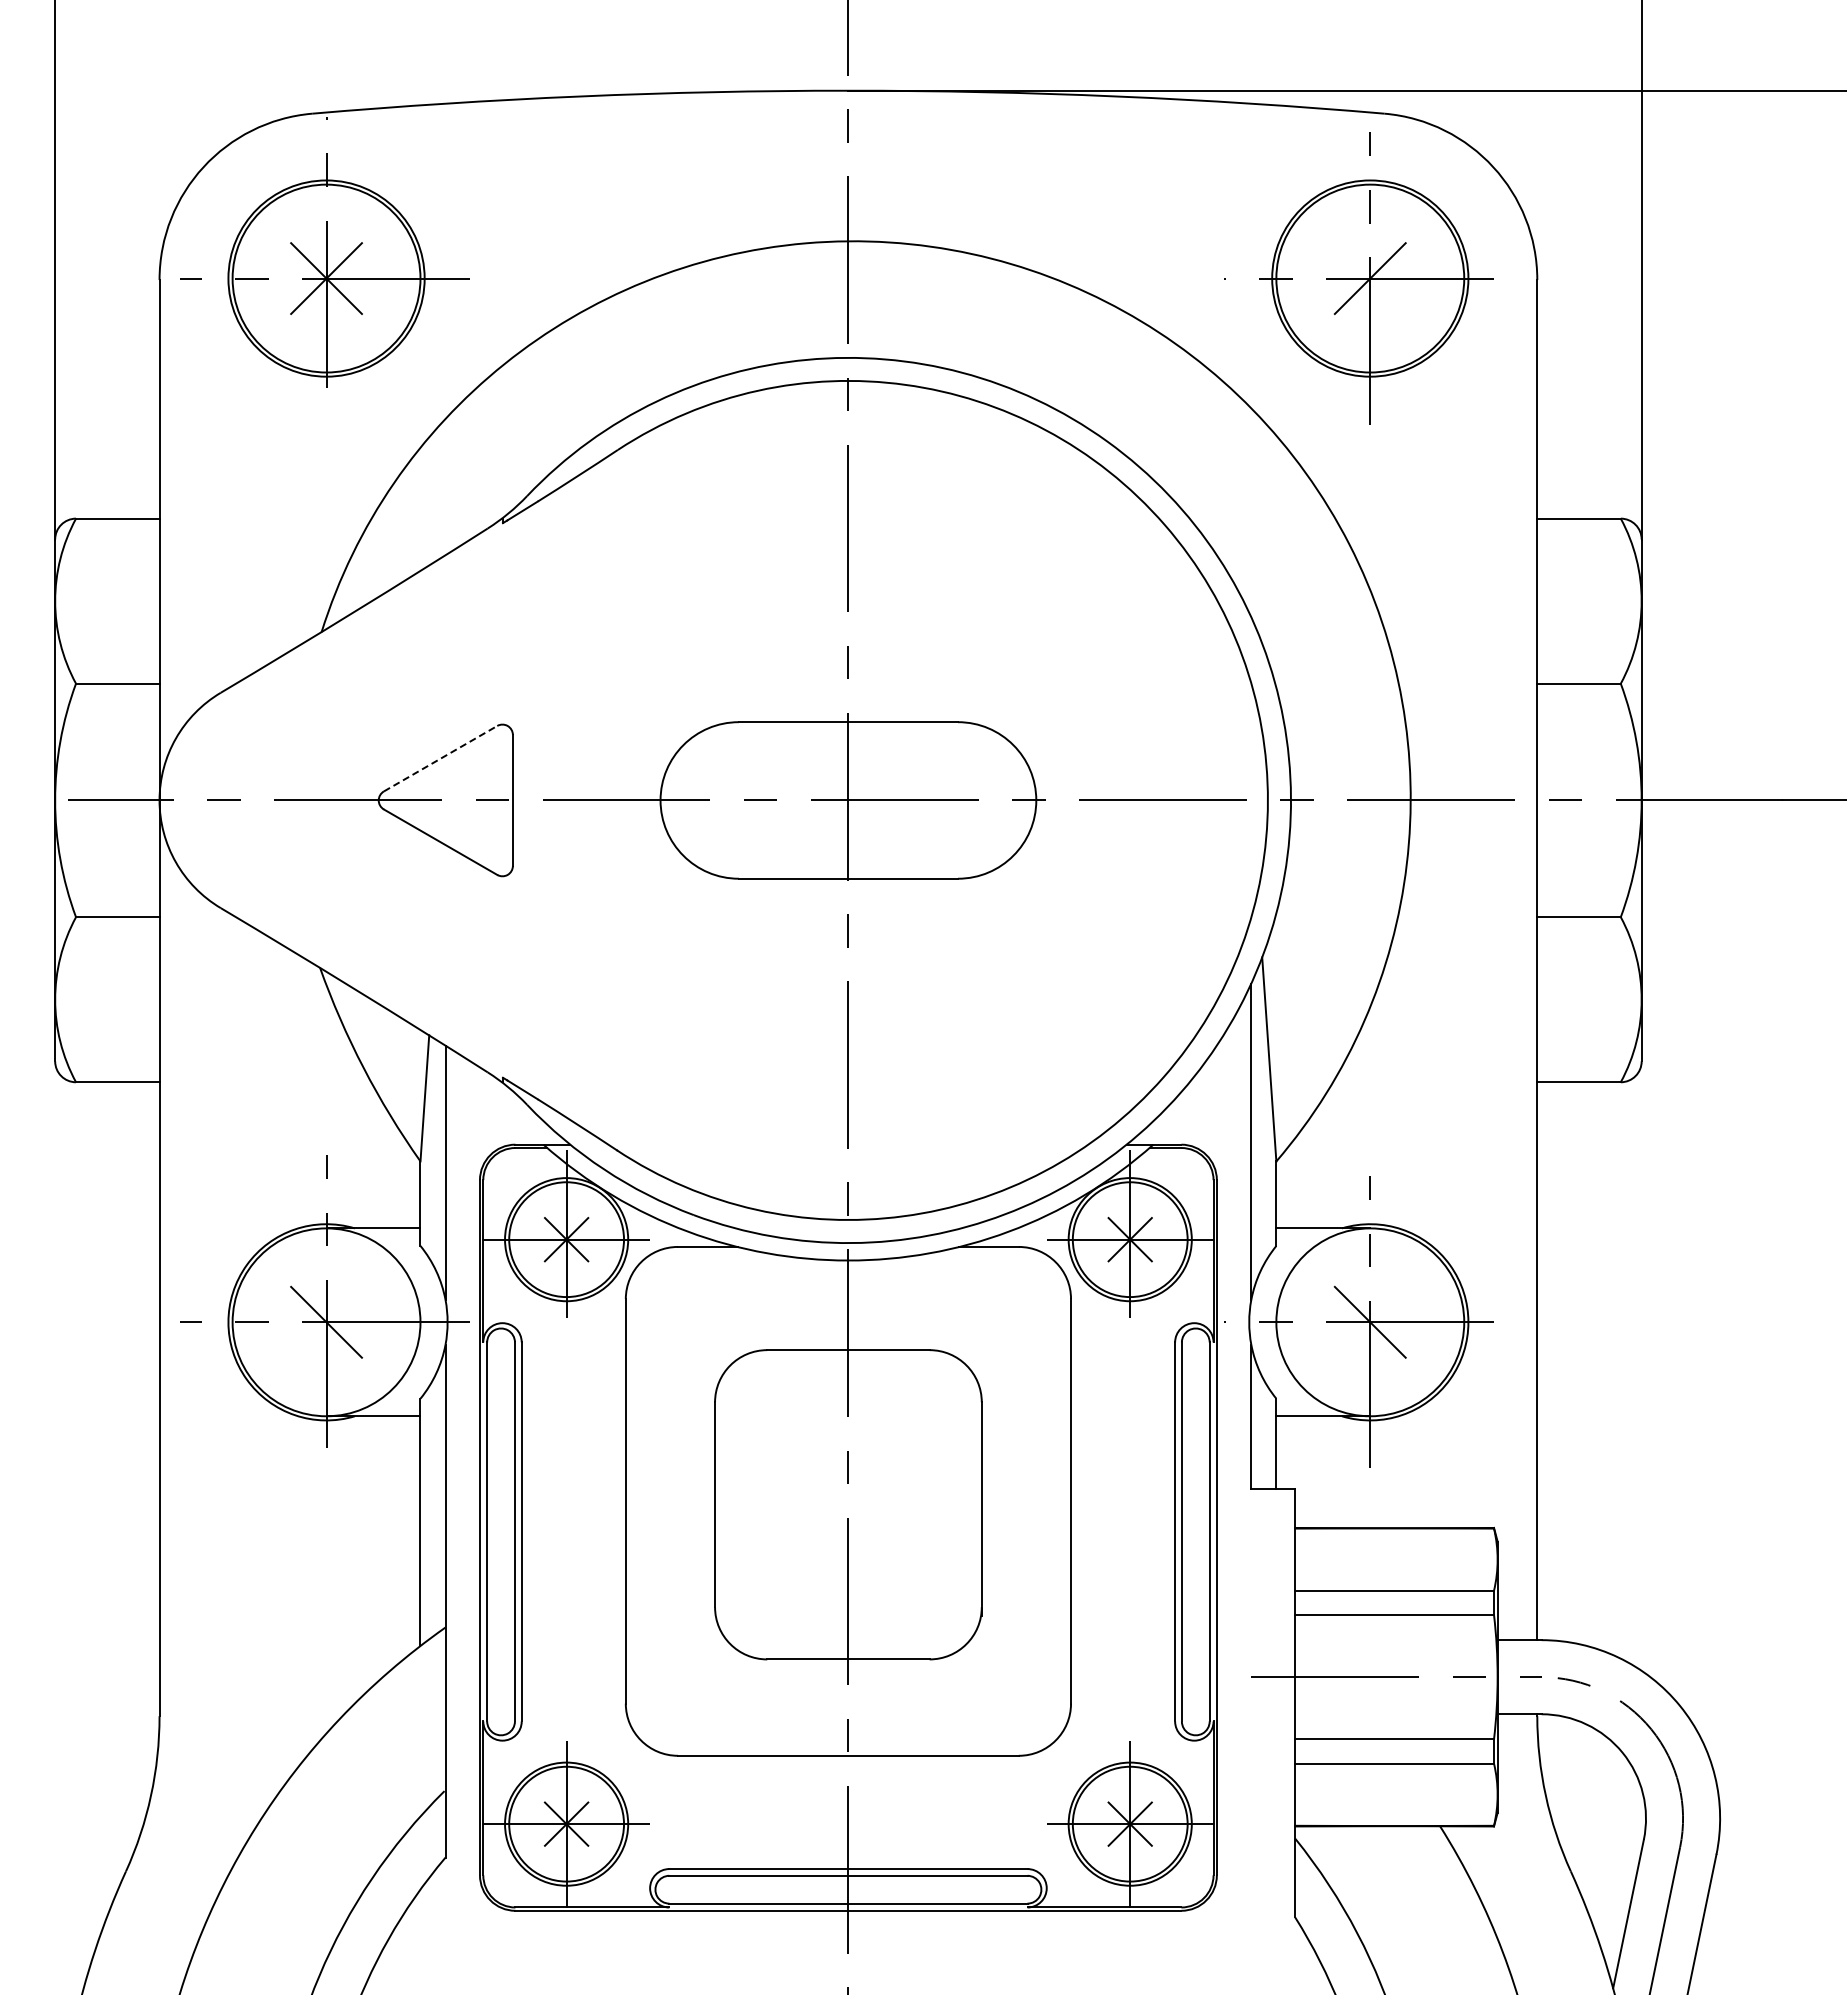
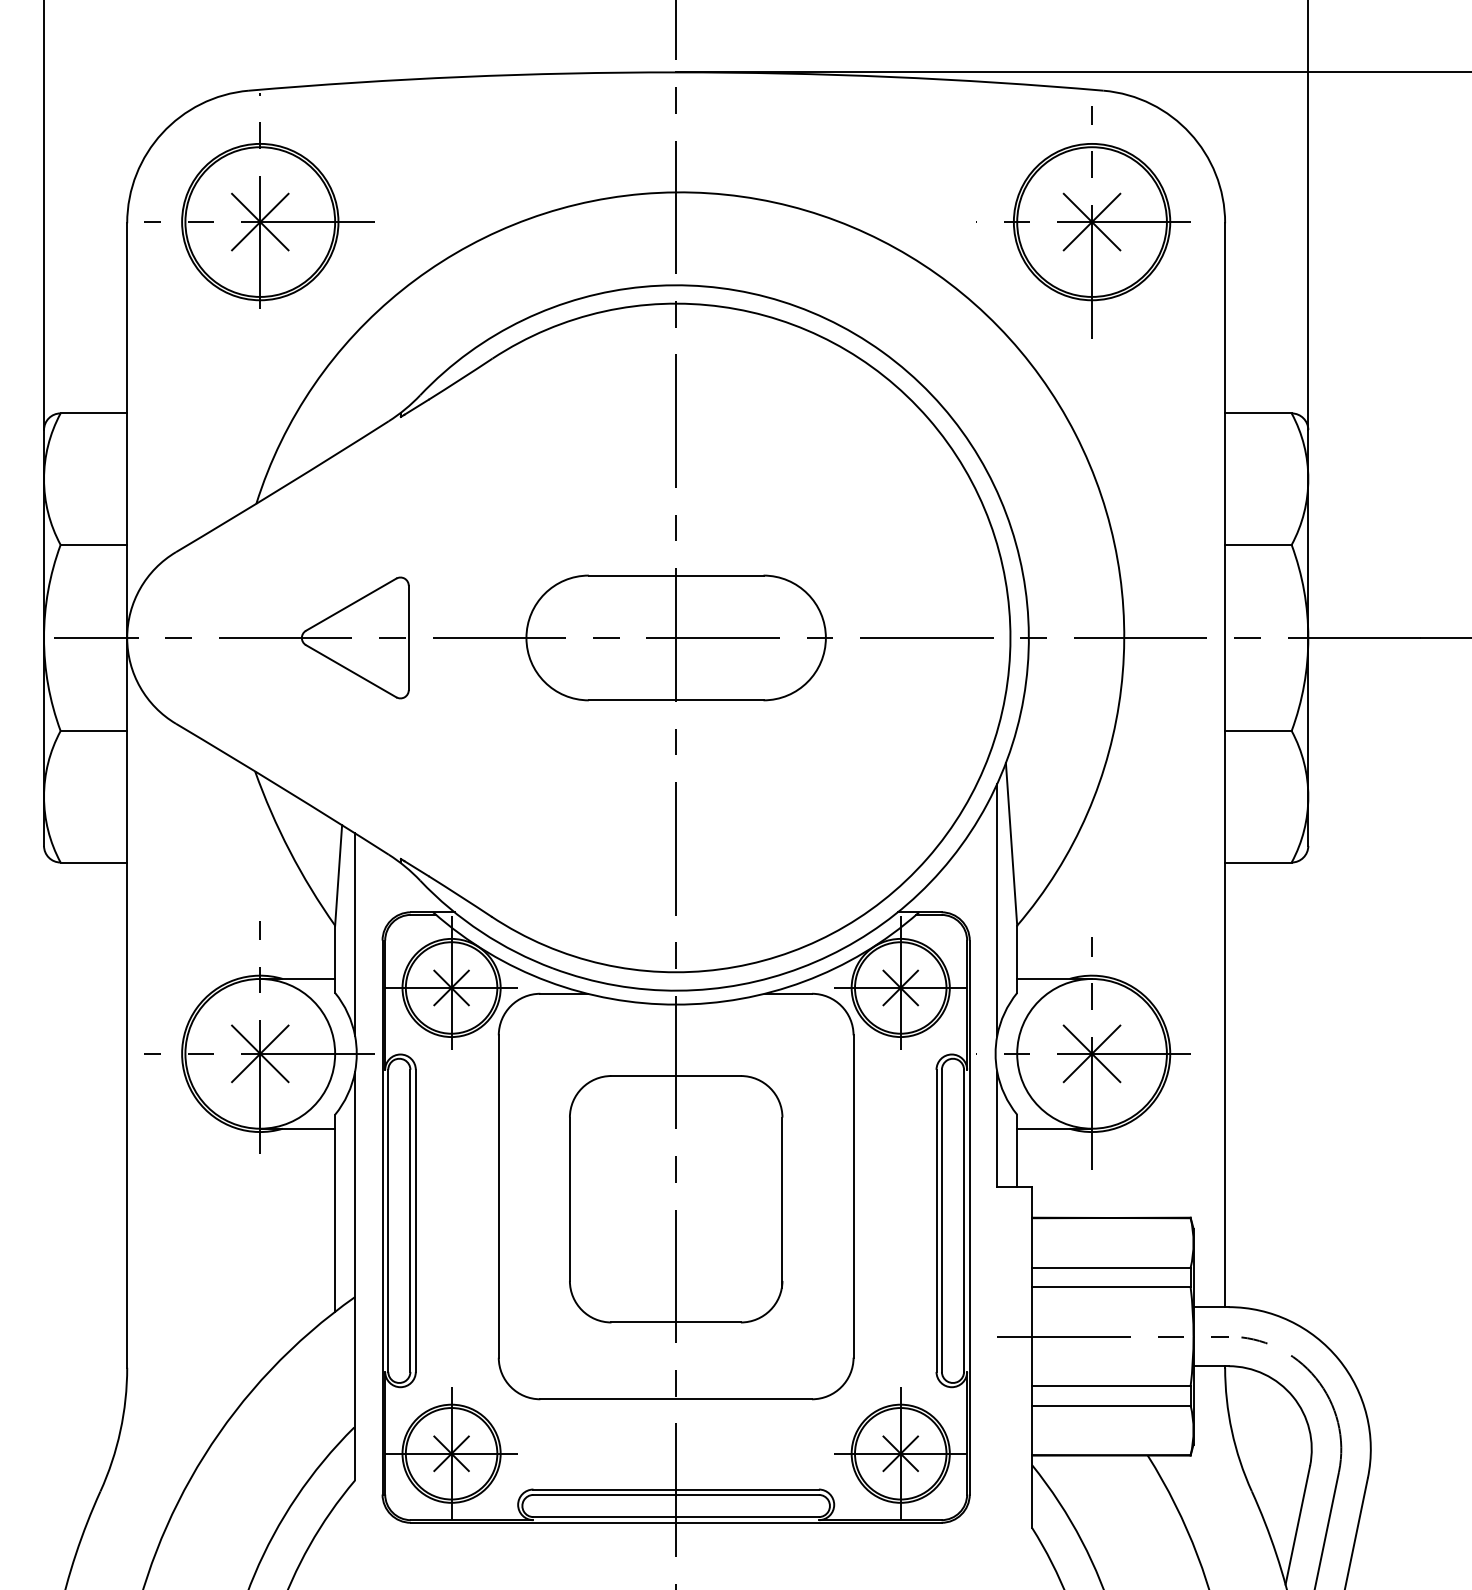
line: (1369, 278) -> (1091, 222), added
line: (441, 758) -> (351, 604), dashed -> solid
line: (326, 1321) -> (260, 1053), added
line: (1369, 1321) -> (1091, 1053), added

